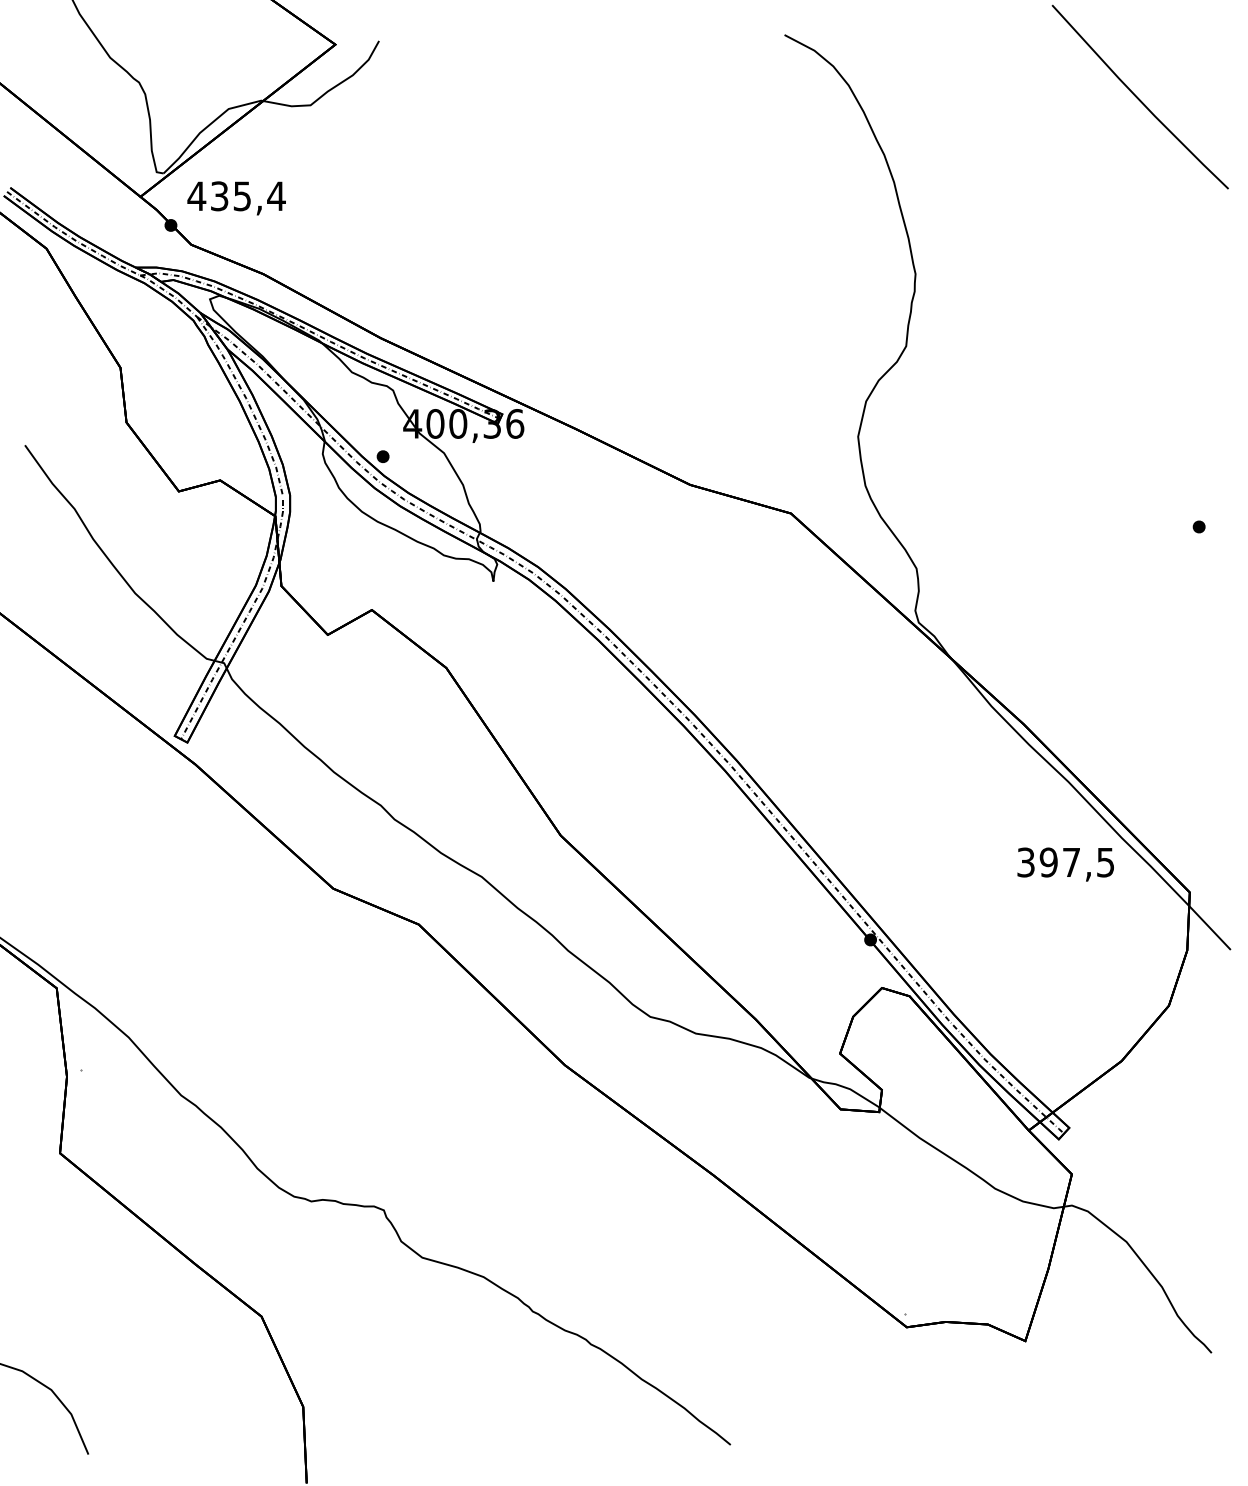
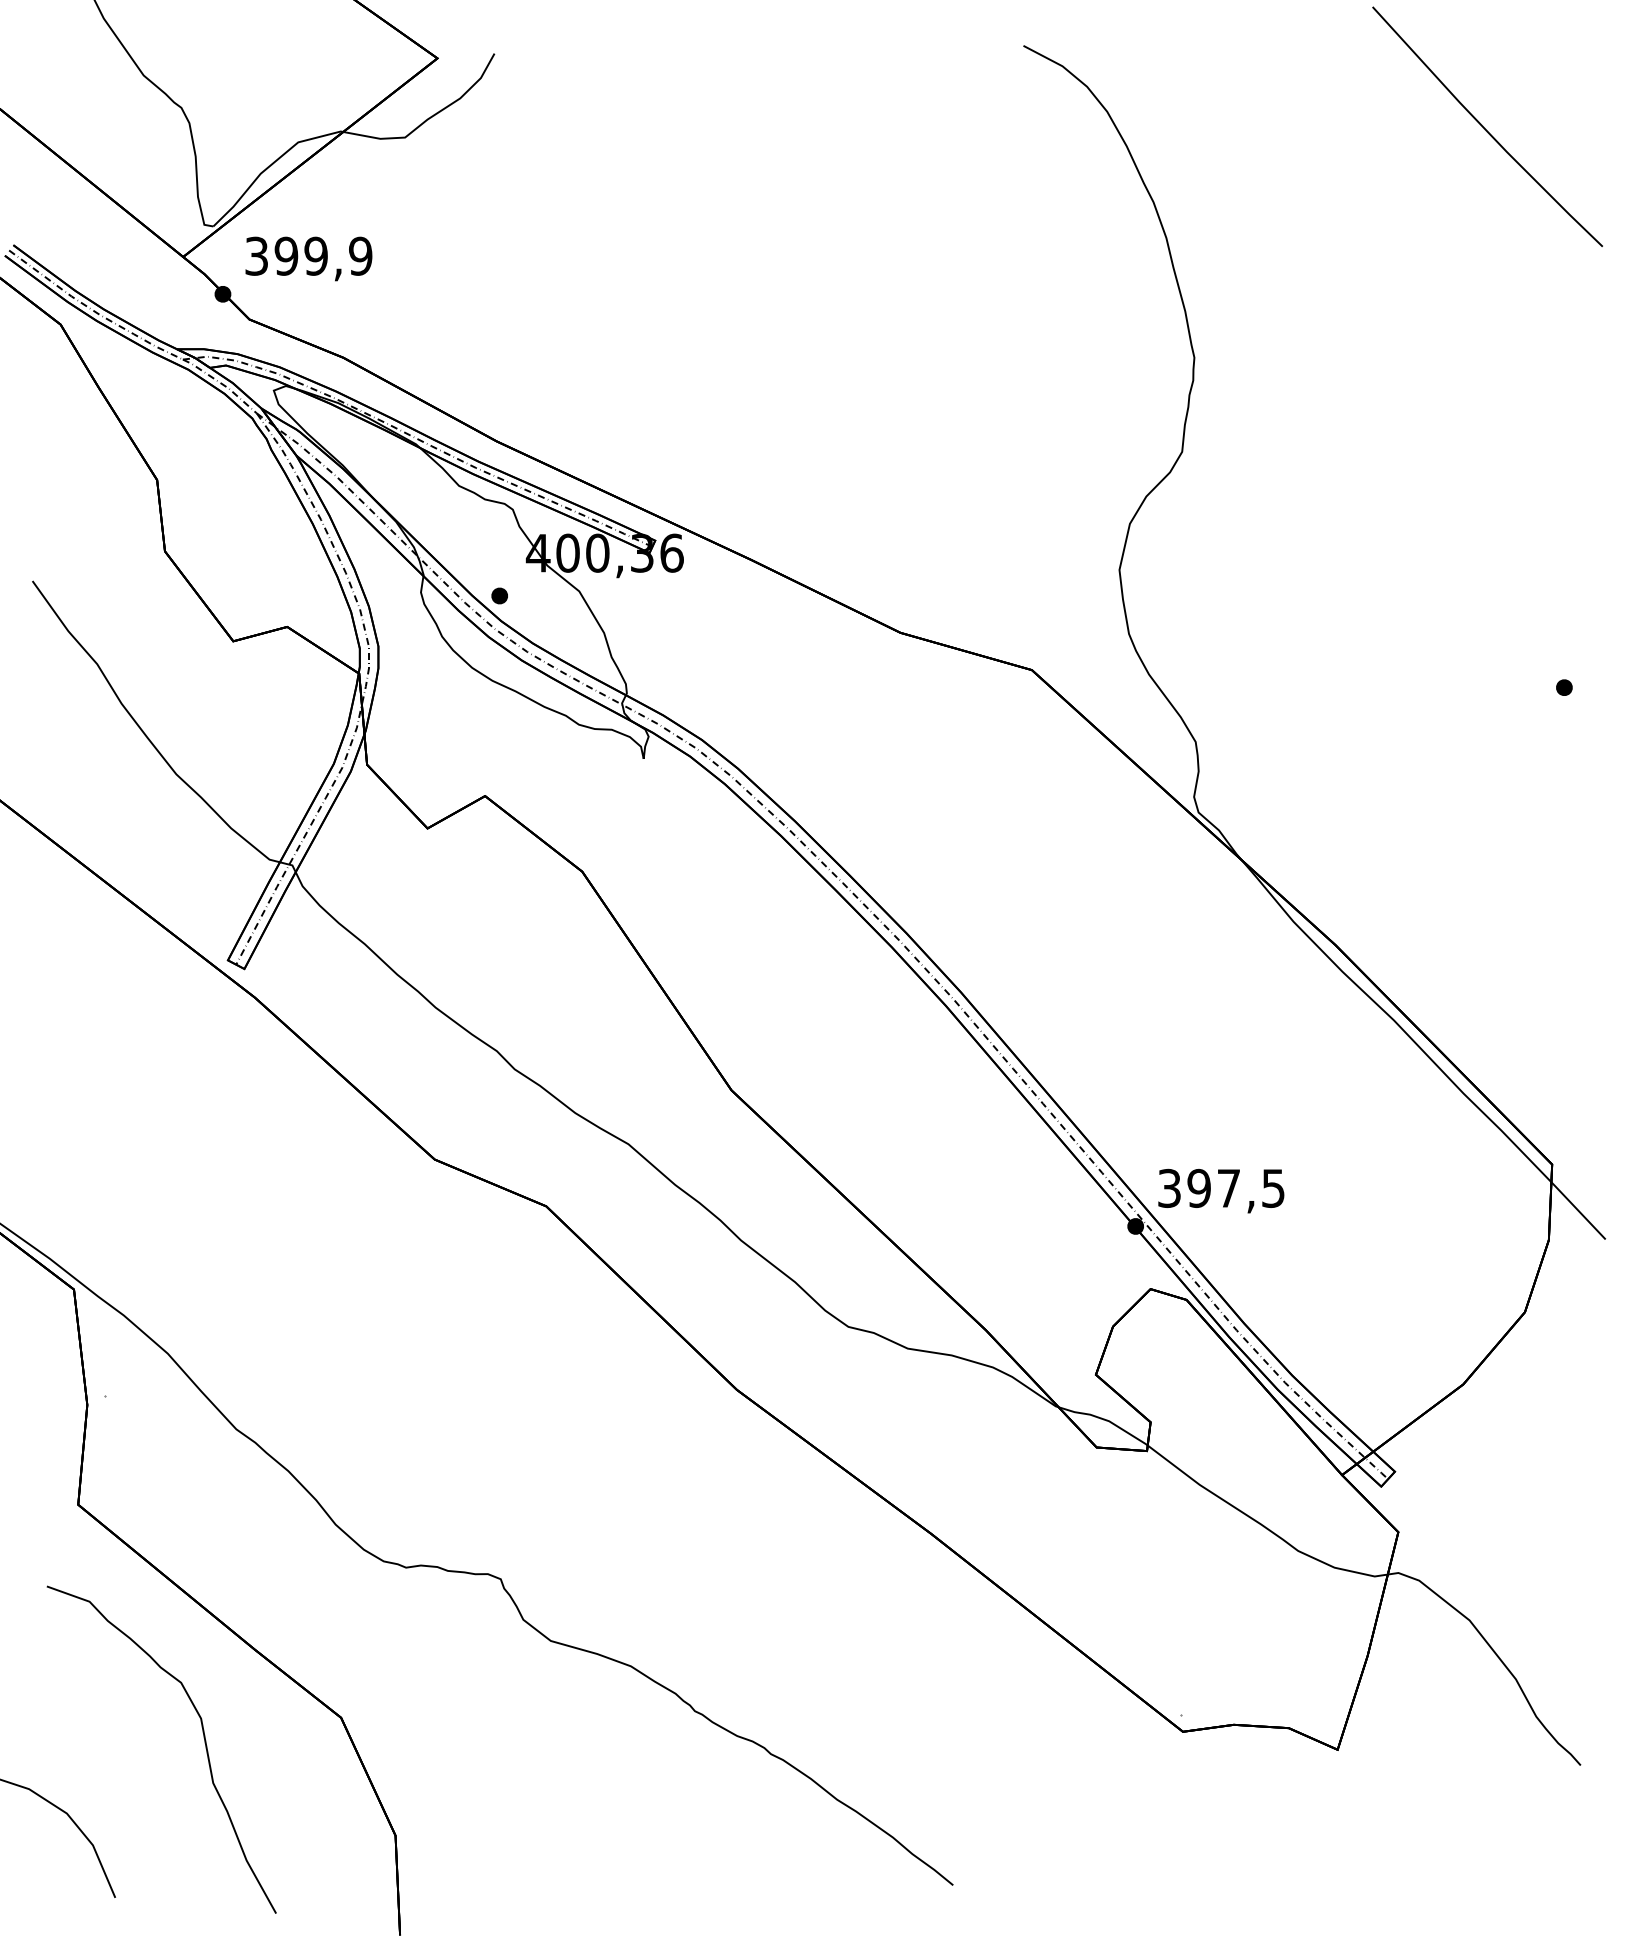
text: (236, 195) -> (308, 255), 435,4 -> 399,9
text: (1065, 864) -> (1221, 1190), moved
curve: (156, 1336) -> (204, 1743), added

